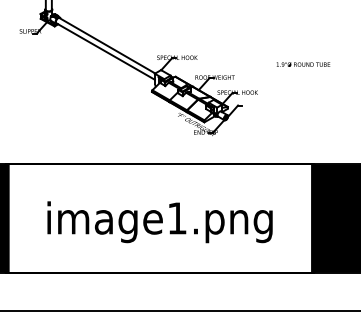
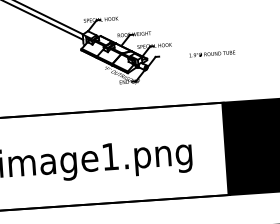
text: (303, 64) -> (212, 53), moved

